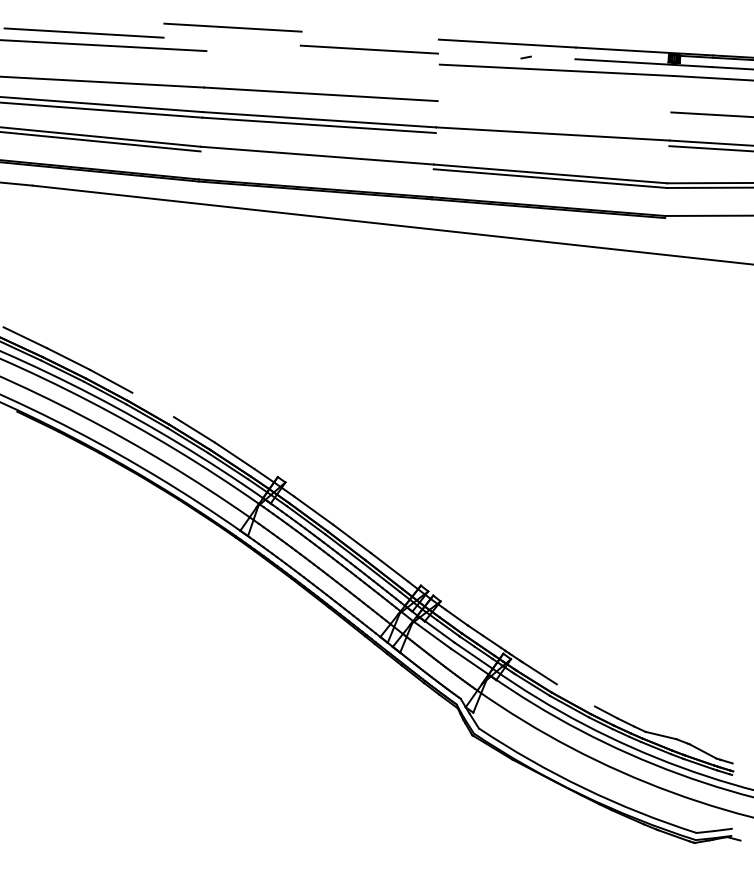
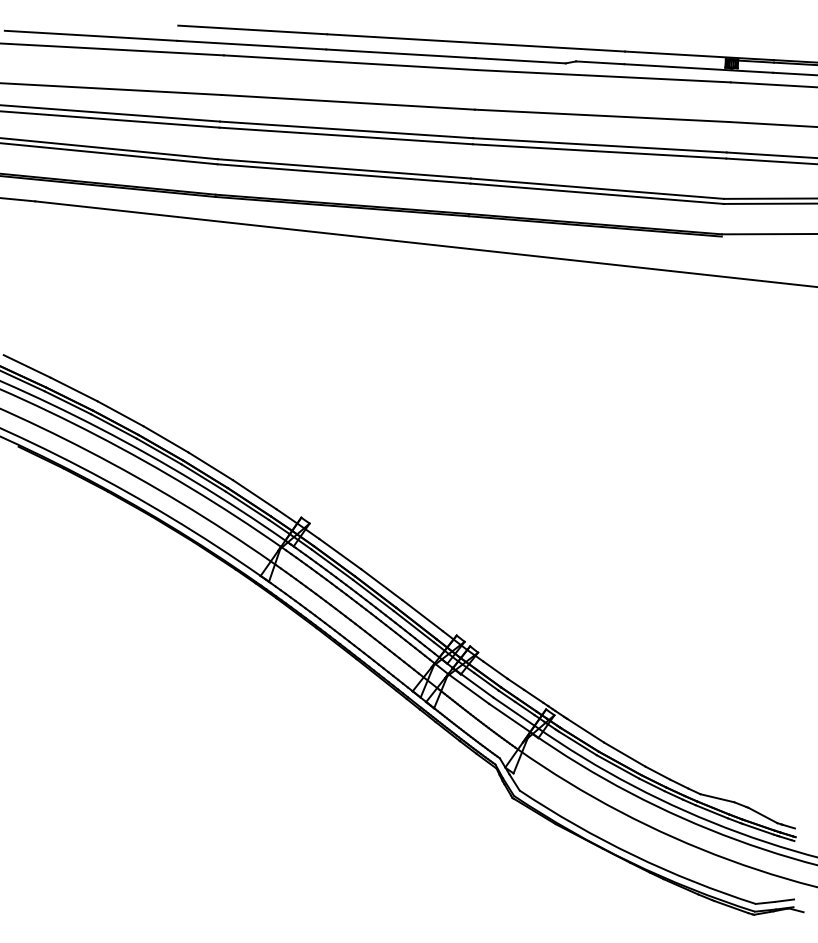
line: (369, 35) -> (400, 38), added
line: (231, 41) -> (251, 44), added
line: (479, 55) -> (520, 60), added
line: (322, 57) -> (349, 62), added
line: (552, 57) -> (599, 62), added
line: (554, 106) -> (601, 115), added
line: (552, 139) -> (599, 151), added
line: (316, 160) -> (343, 174), added
line: (152, 404) -> (165, 438), added
line: (575, 695) -> (624, 754), added

